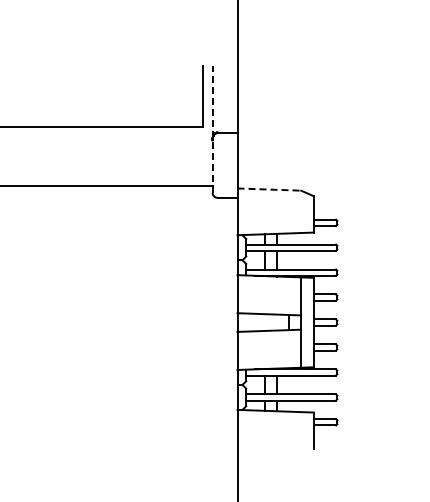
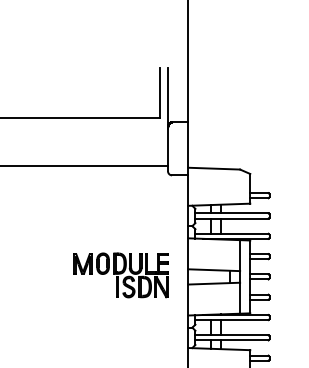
line: (212, 129) -> (167, 119), dashed -> solid
line: (269, 189) -> (214, 168), dashed -> solid
part: (154, 320) -> (120, 275), added

